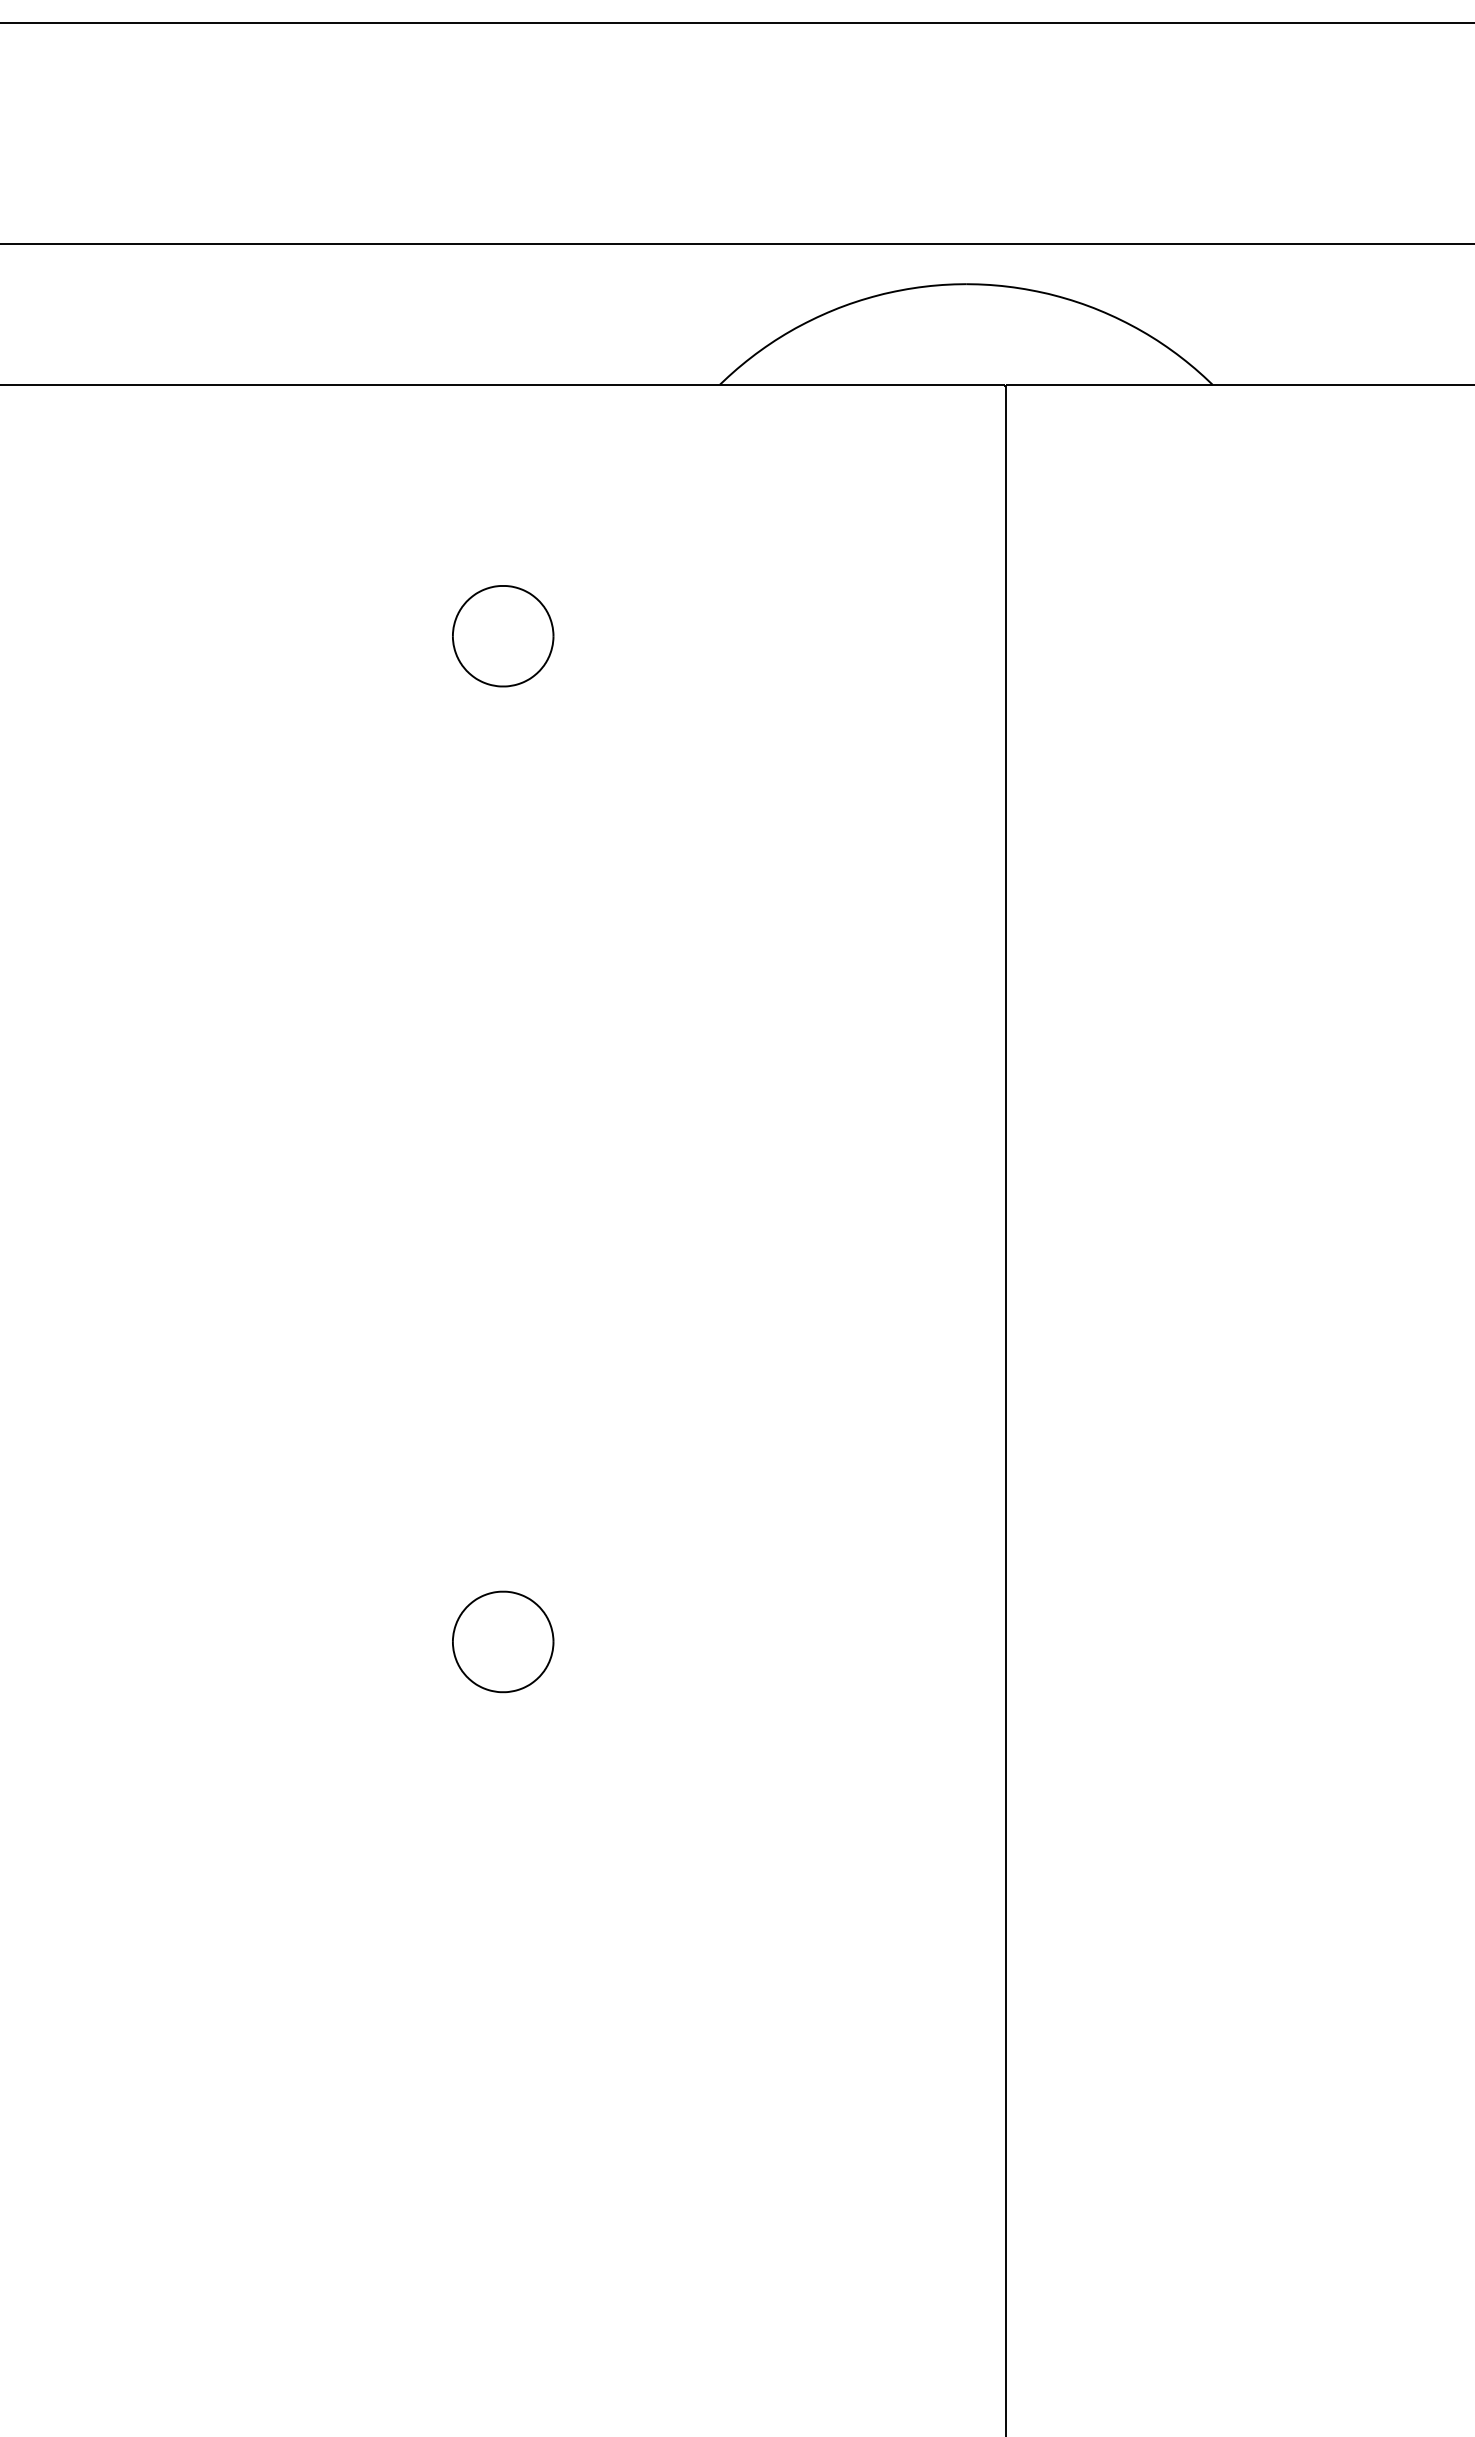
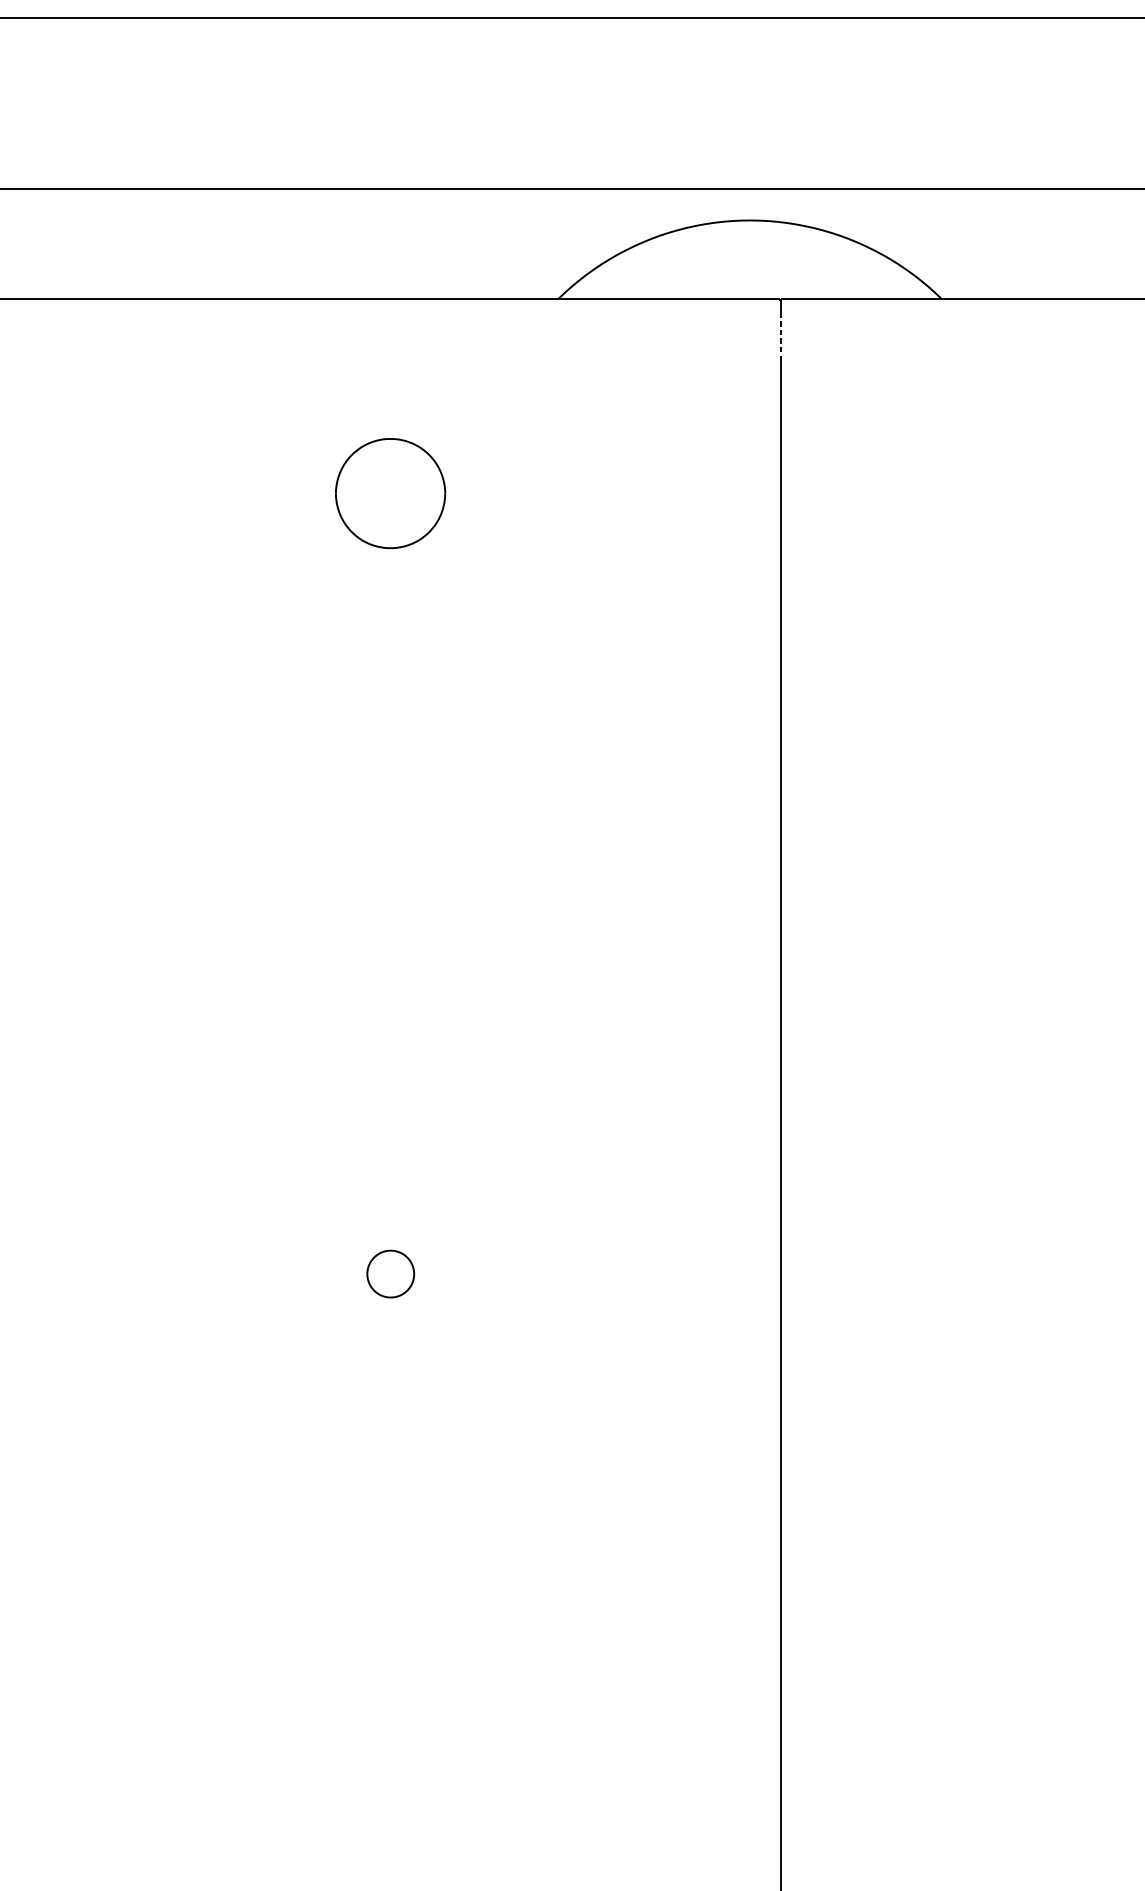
line: (1006, 436) -> (781, 338), solid -> dashed
part: (503, 636) -> (390, 493), size x1.4
part: (503, 1641) -> (390, 1273), size x0.6

